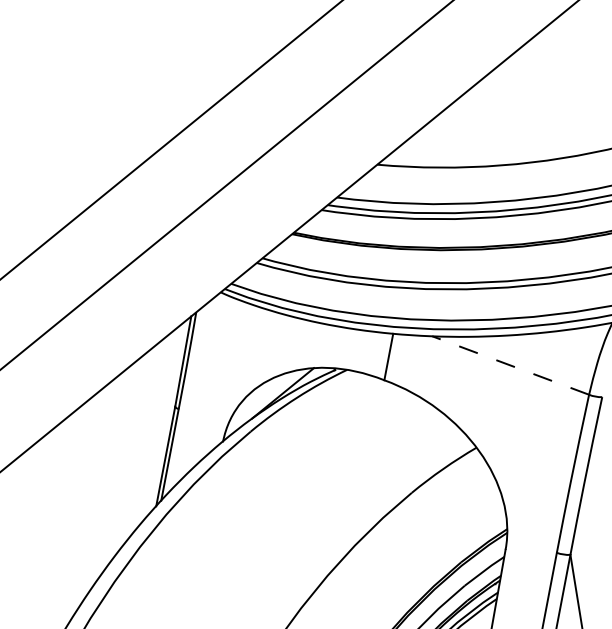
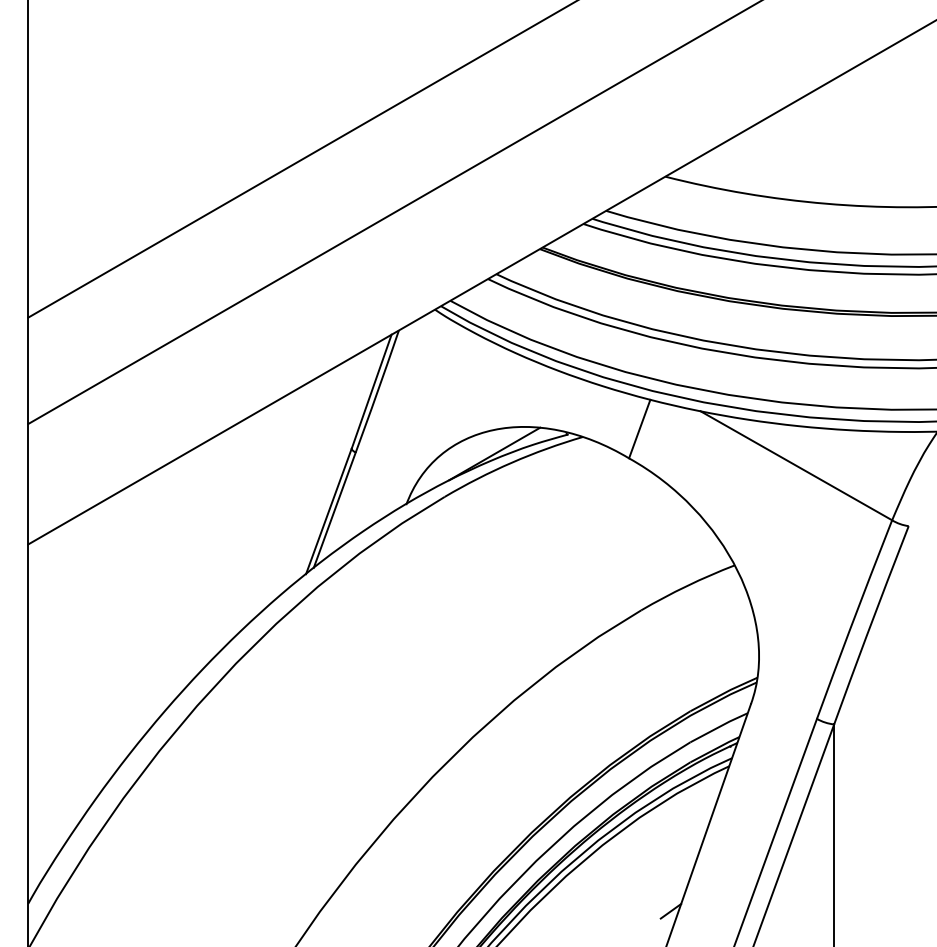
line: (509, 365) -> (795, 465), dashed -> solid

